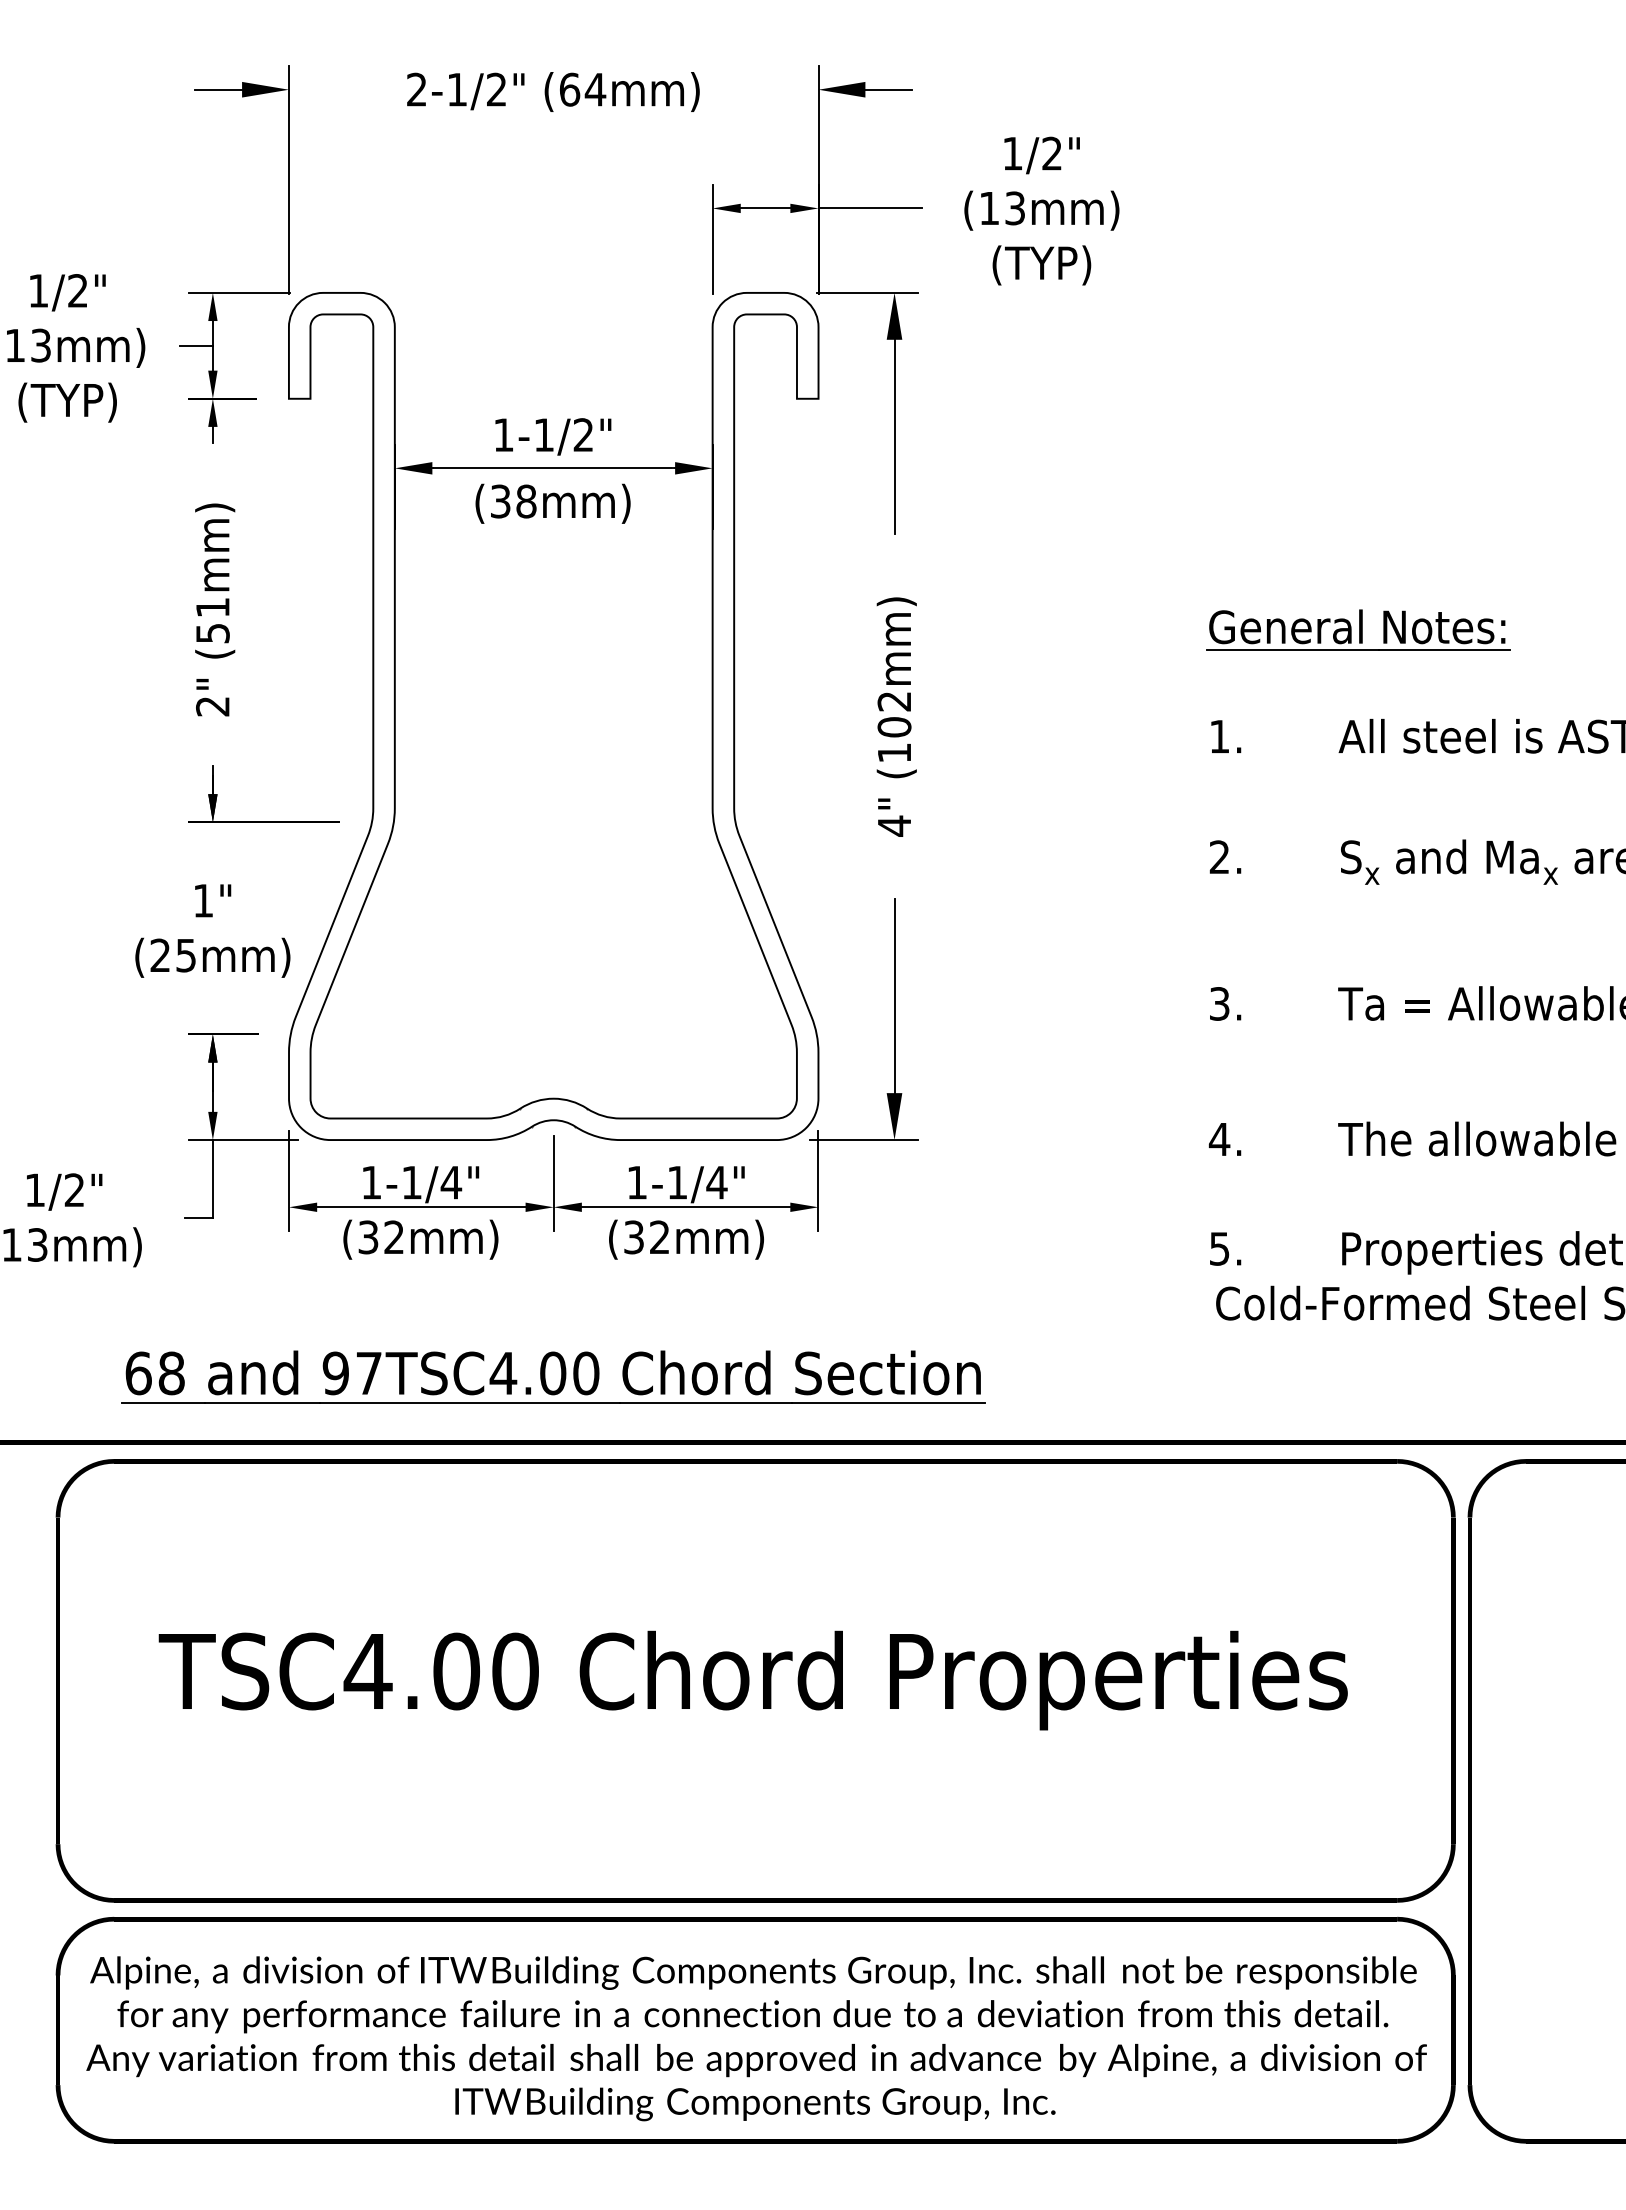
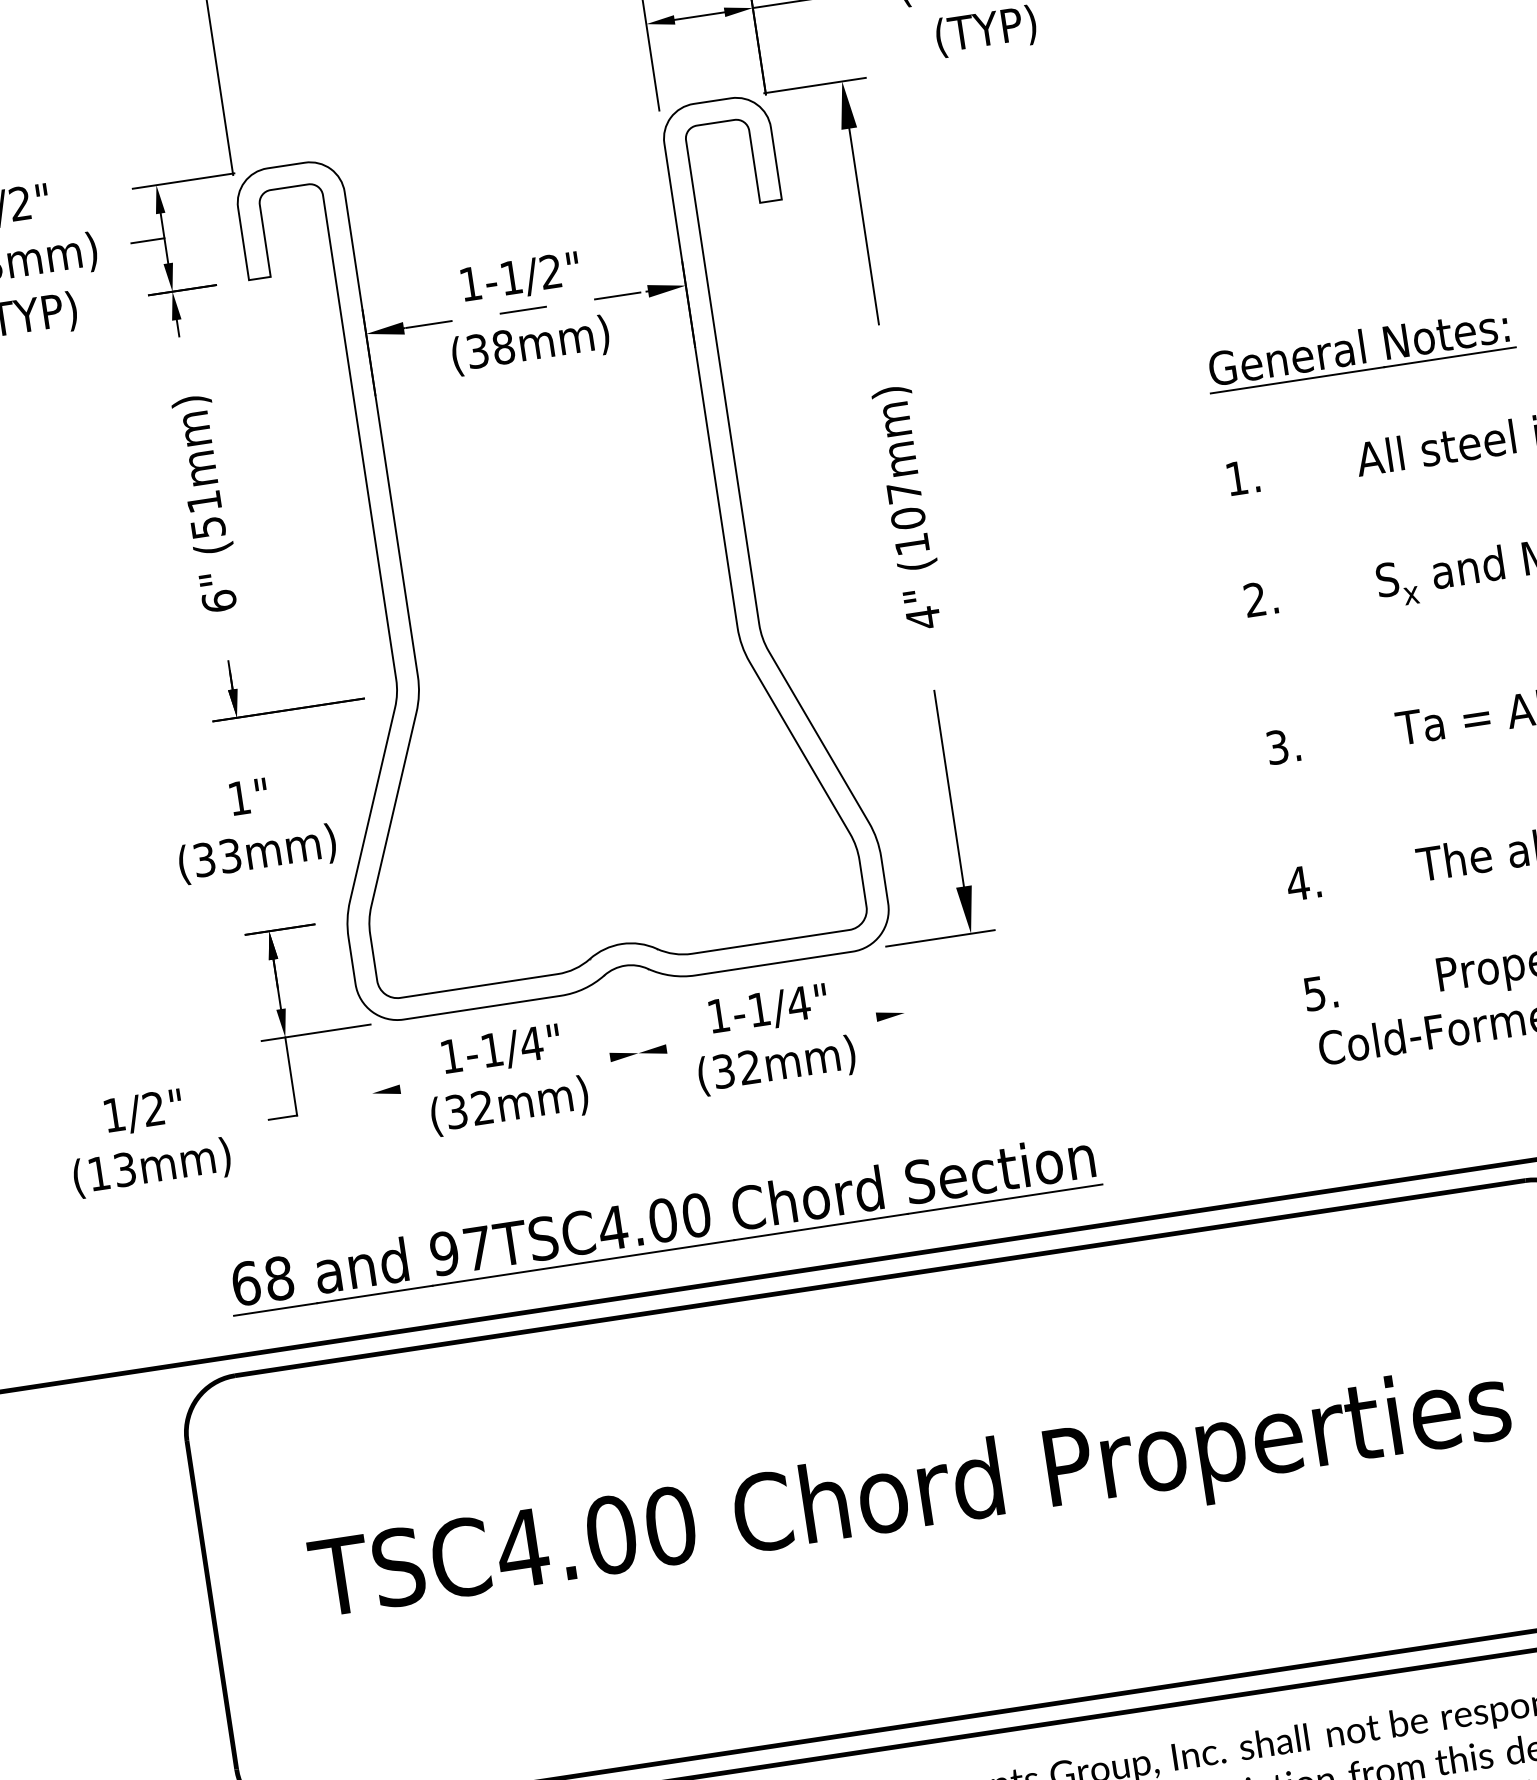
line: (553, 468) -> (525, 310), solid -> dashed
text: (893, 701) -> (903, 492), (102mm) -> (107mm)
text: (212, 706) -> (218, 601), 2" -> 6"
text: (172, 955) -> (216, 857), (25mm) -> (33mm)
line: (289, 1180) -> (368, 1066), removed
line: (818, 1180) -> (900, 986), removed
line: (553, 1183) -> (634, 1029), removed
line: (421, 1207) -> (505, 1073), removed
line: (685, 1207) -> (771, 1033), removed

